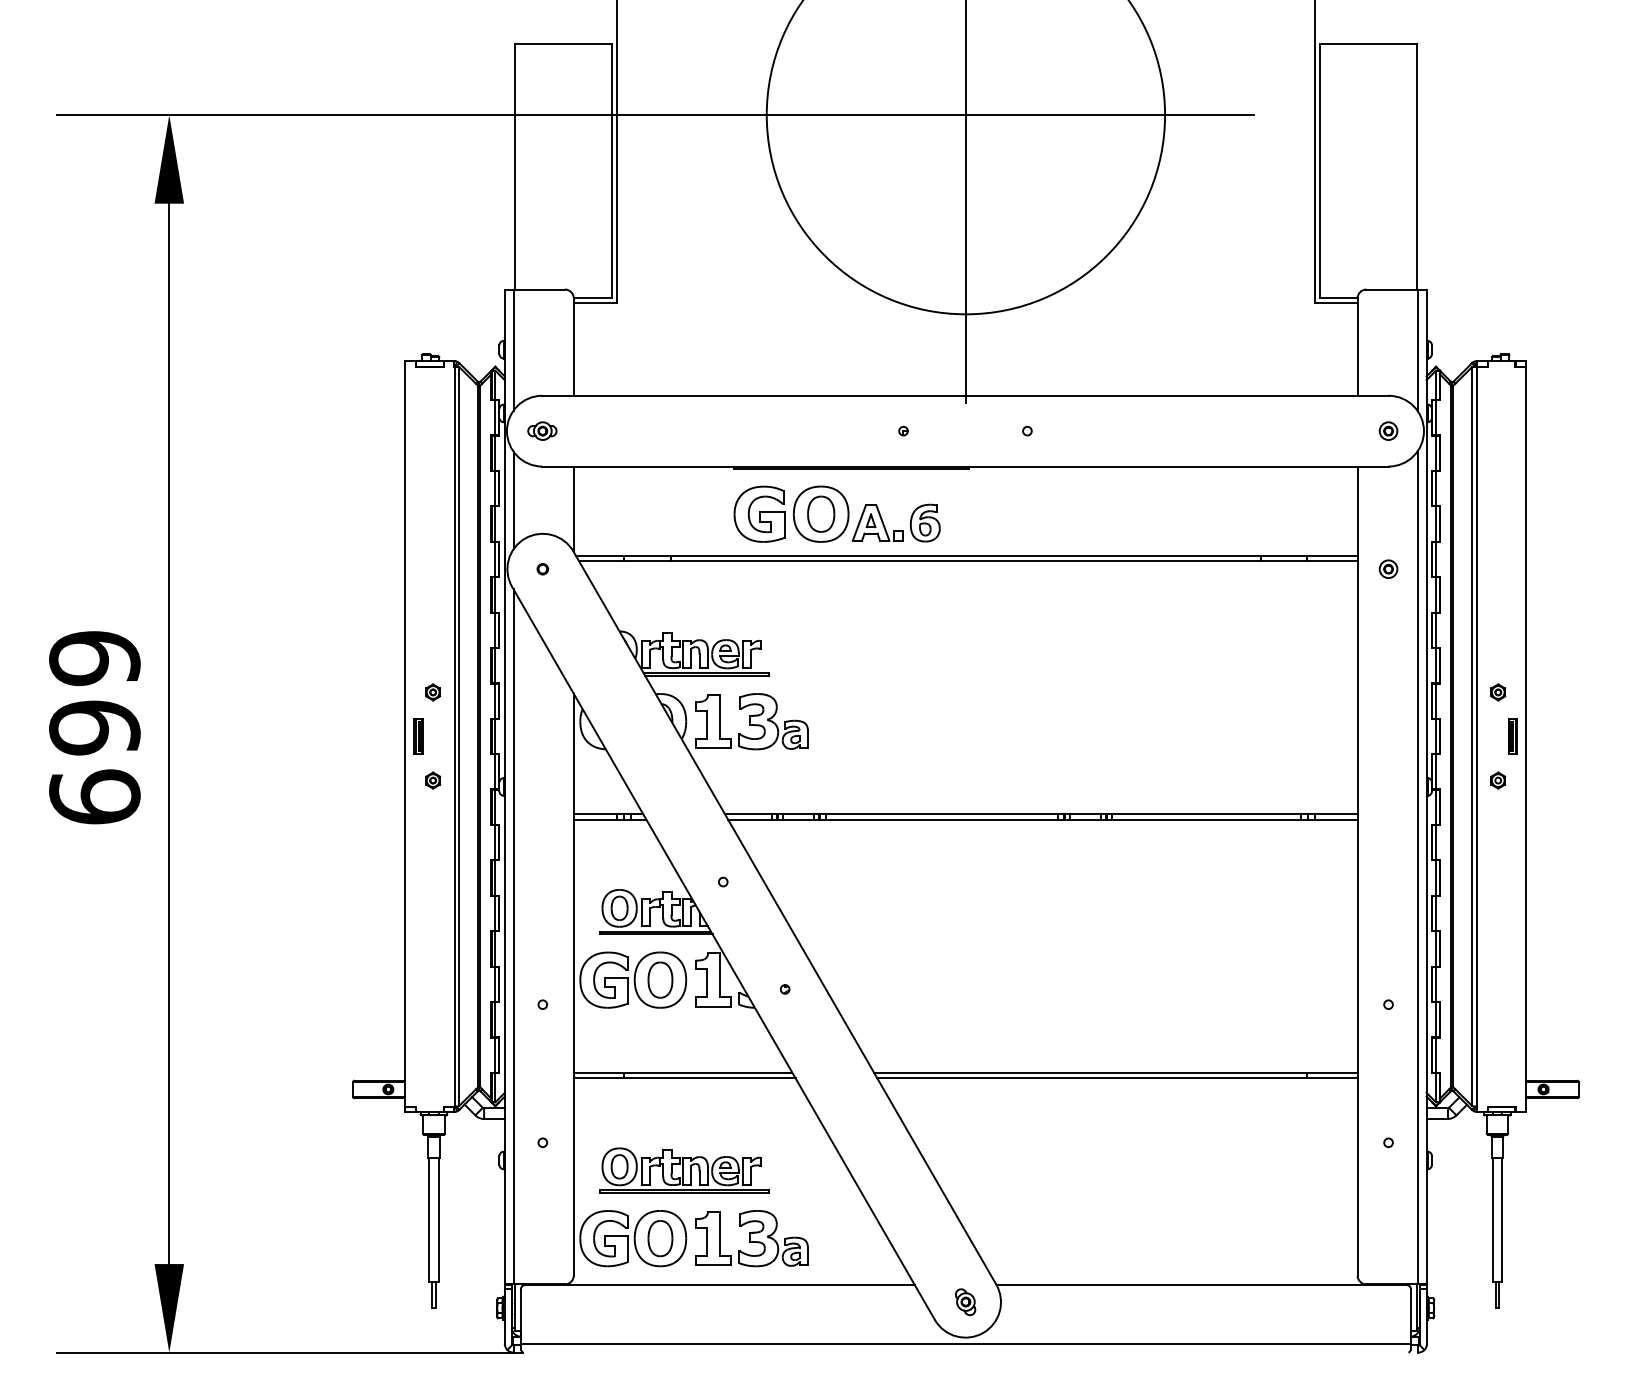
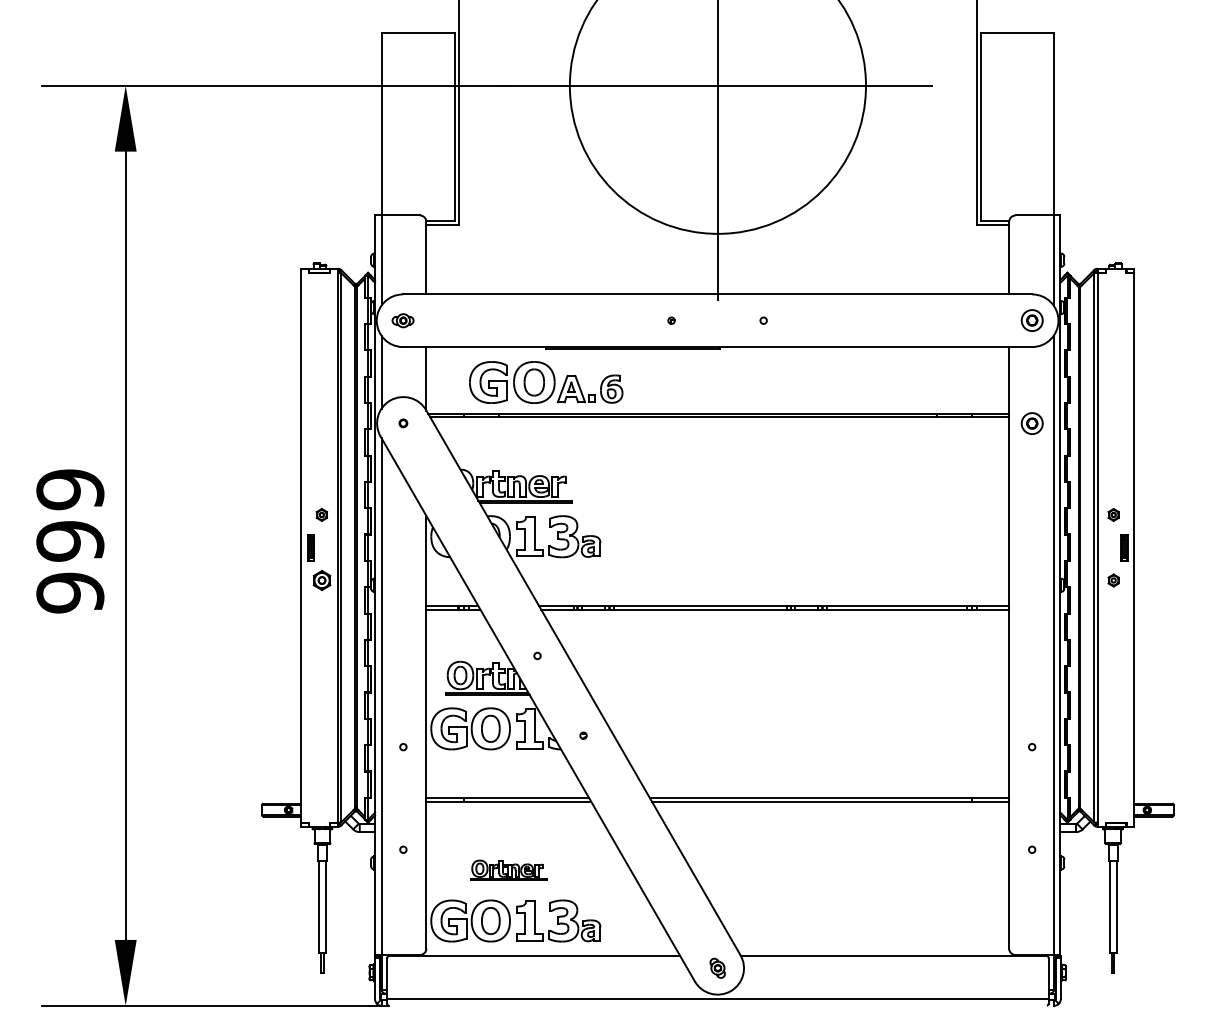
part: (1387, 430) -> (1031, 320), size x1.6
part: (837, 514) -> (546, 382), moved
part: (1387, 568) -> (1031, 422), size x1.6
part: (432, 780) -> (321, 580), size x1.6
text: (95, 796) -> (70, 592), 699 -> 999
part: (684, 1170) -> (508, 870), size x0.6

